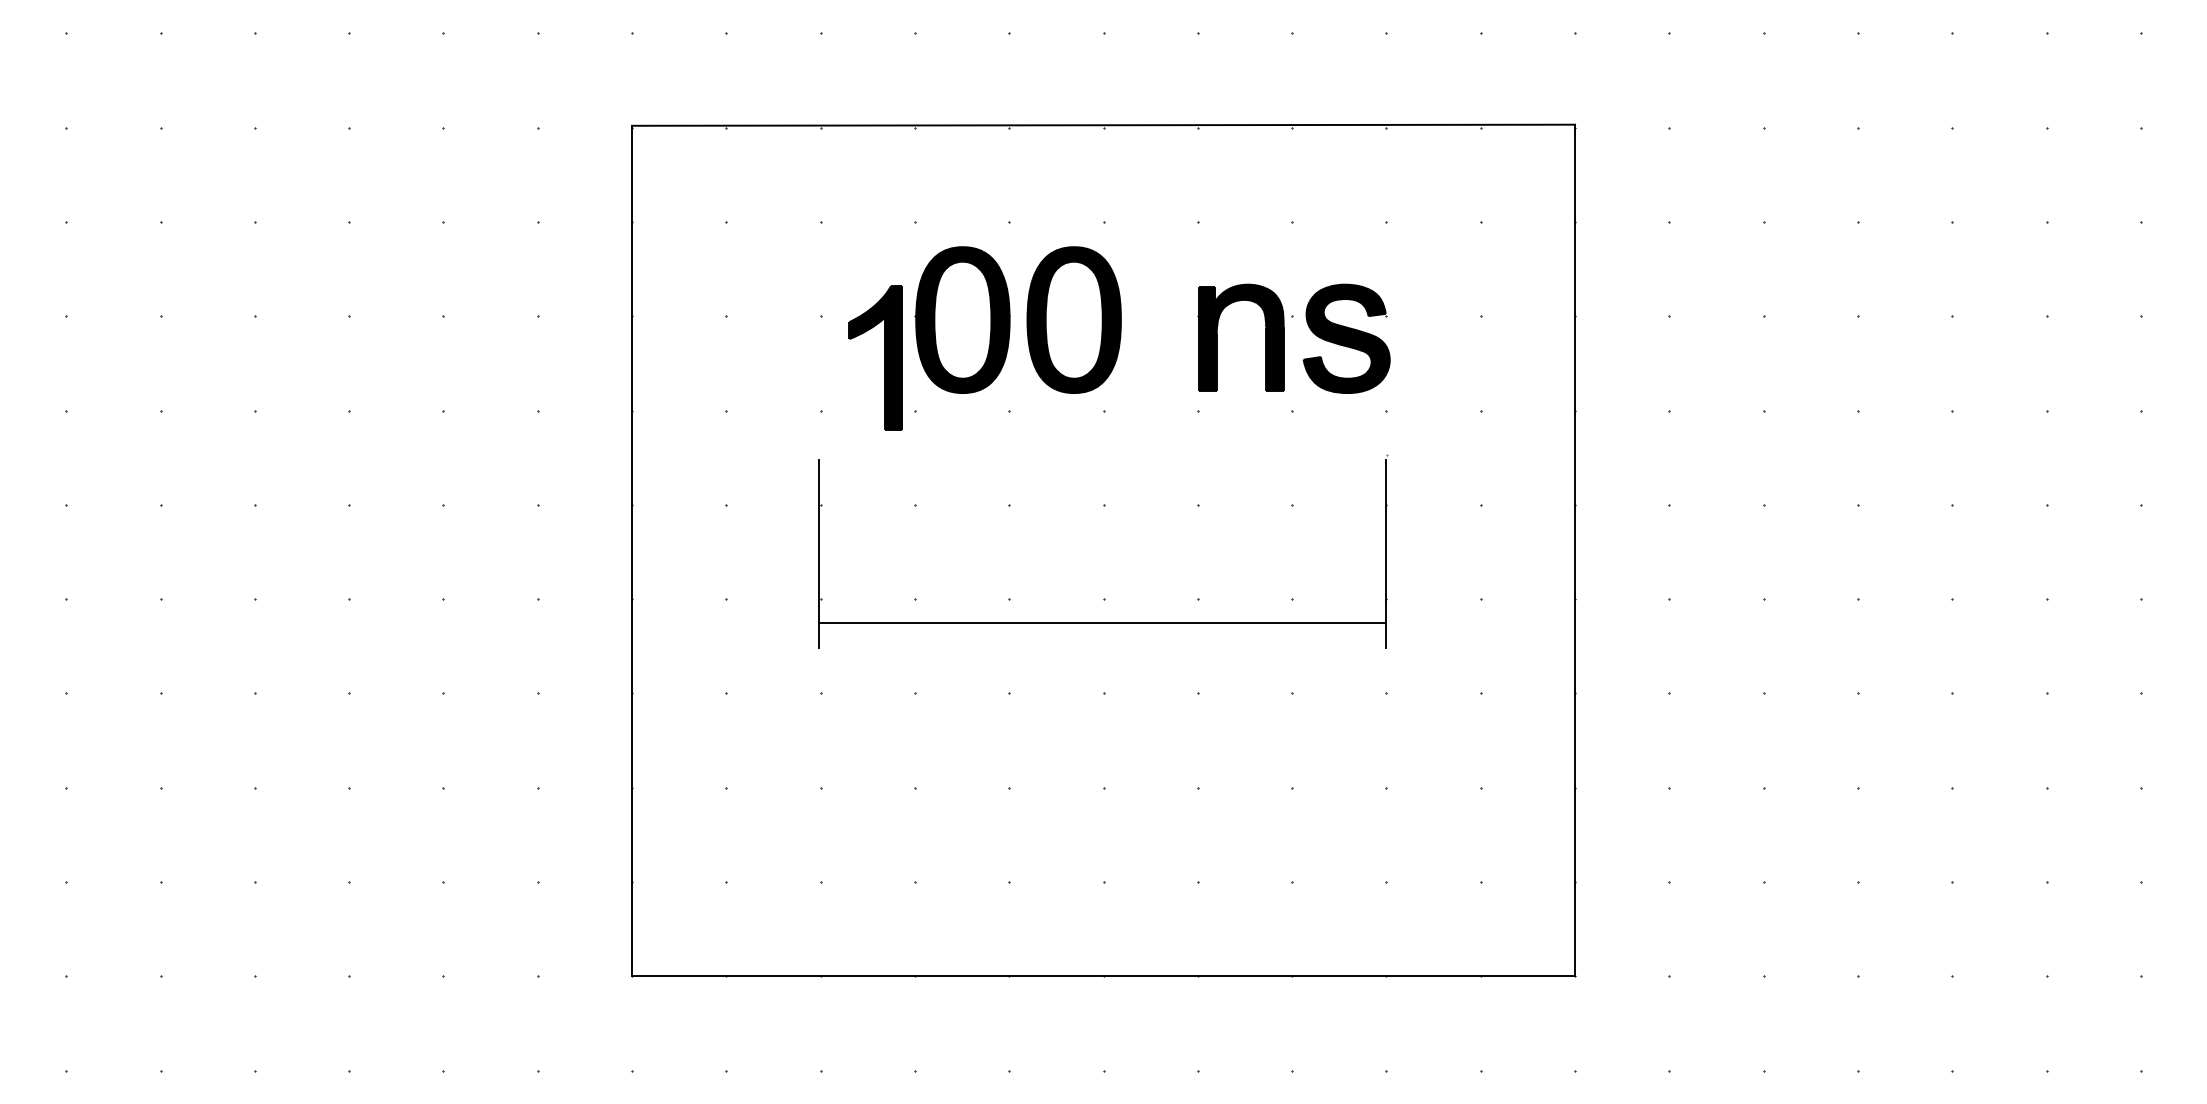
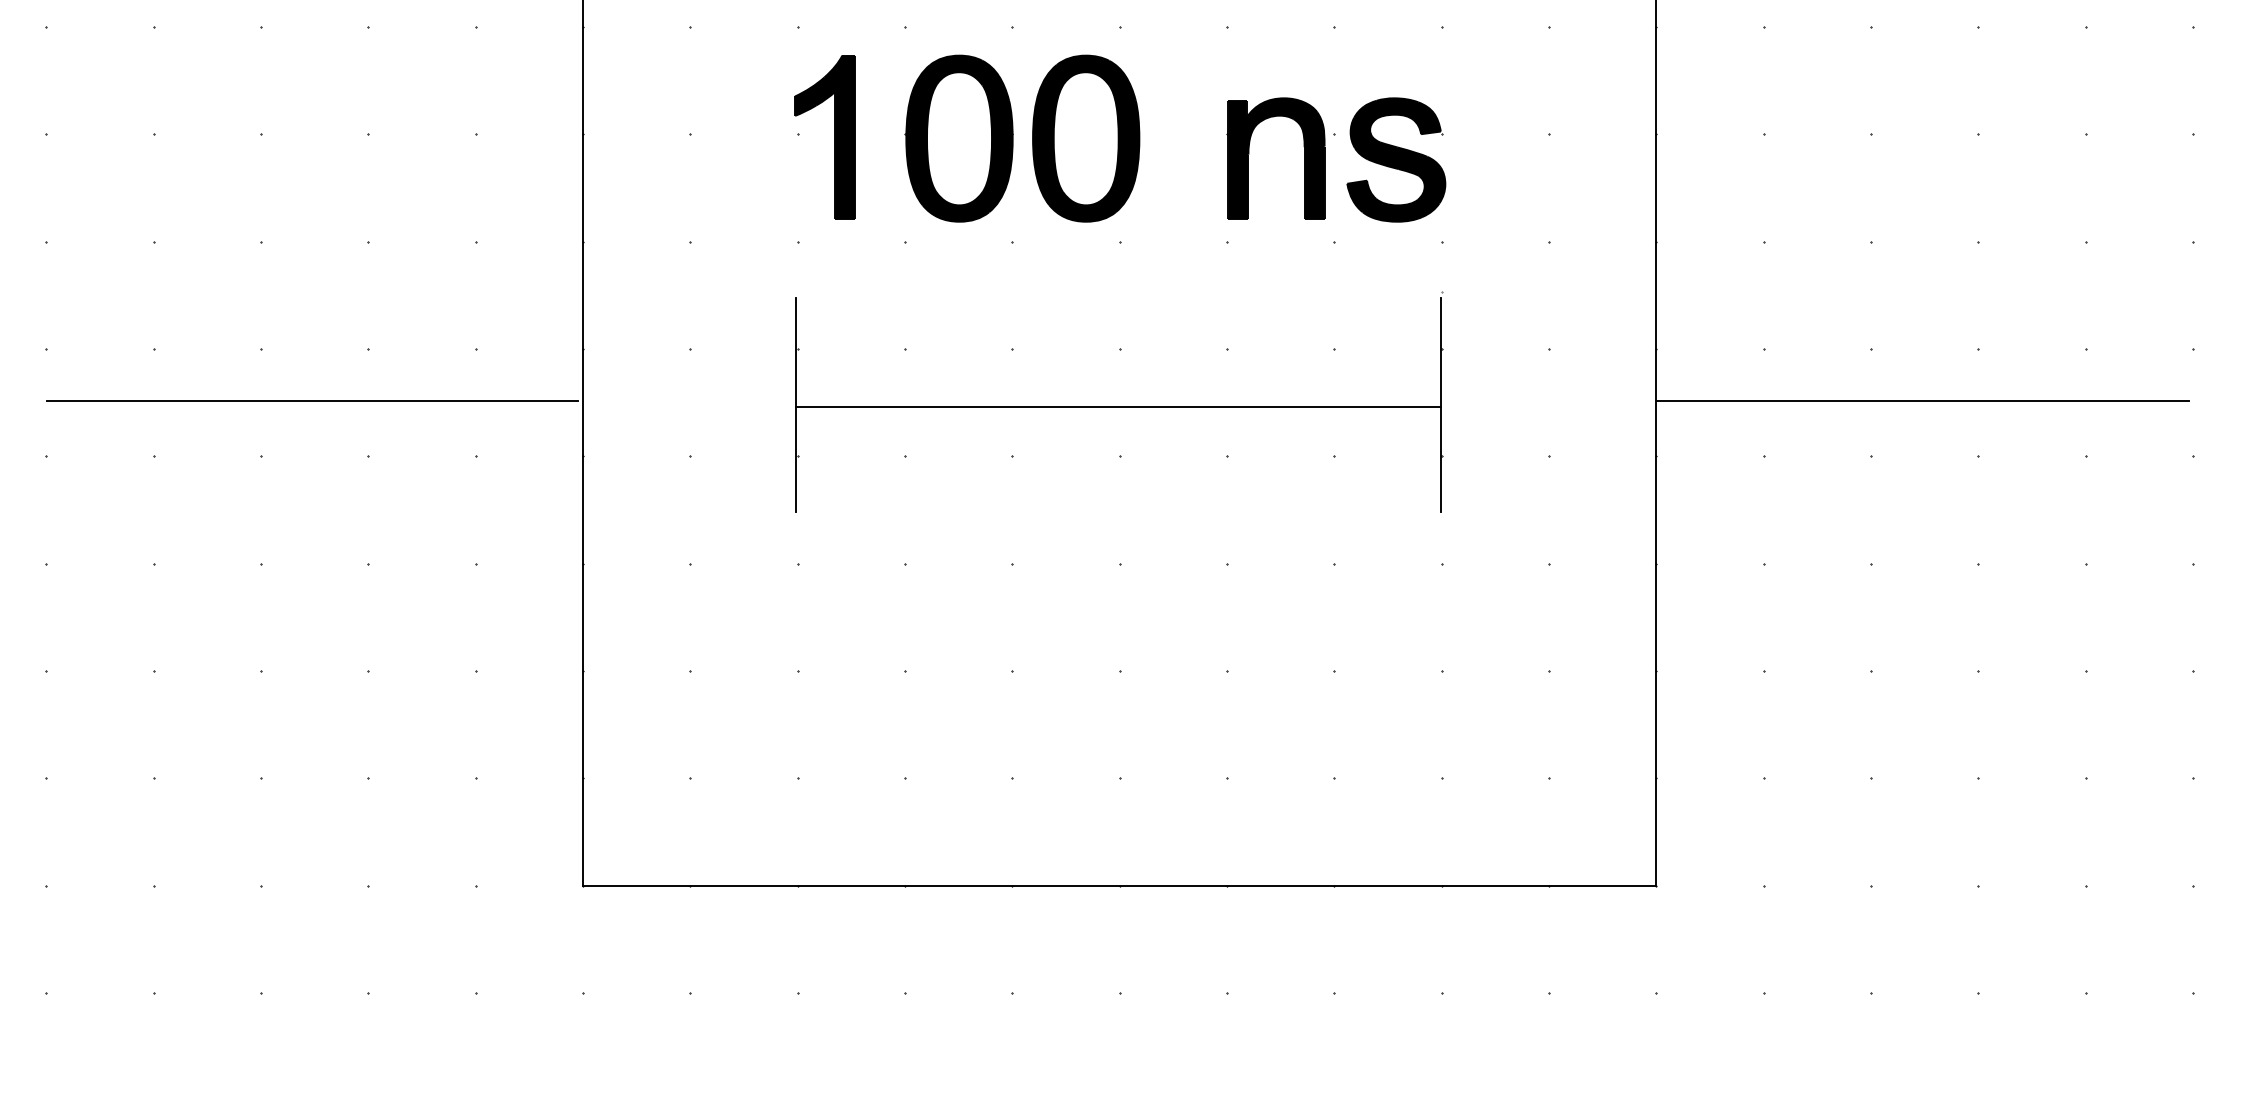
part: (884, 357) -> (834, 136), moved
line: (393, 550) -> (311, 400), added
line: (1809, 550) -> (1923, 400), added
line: (1102, 623) -> (1118, 407), moved

